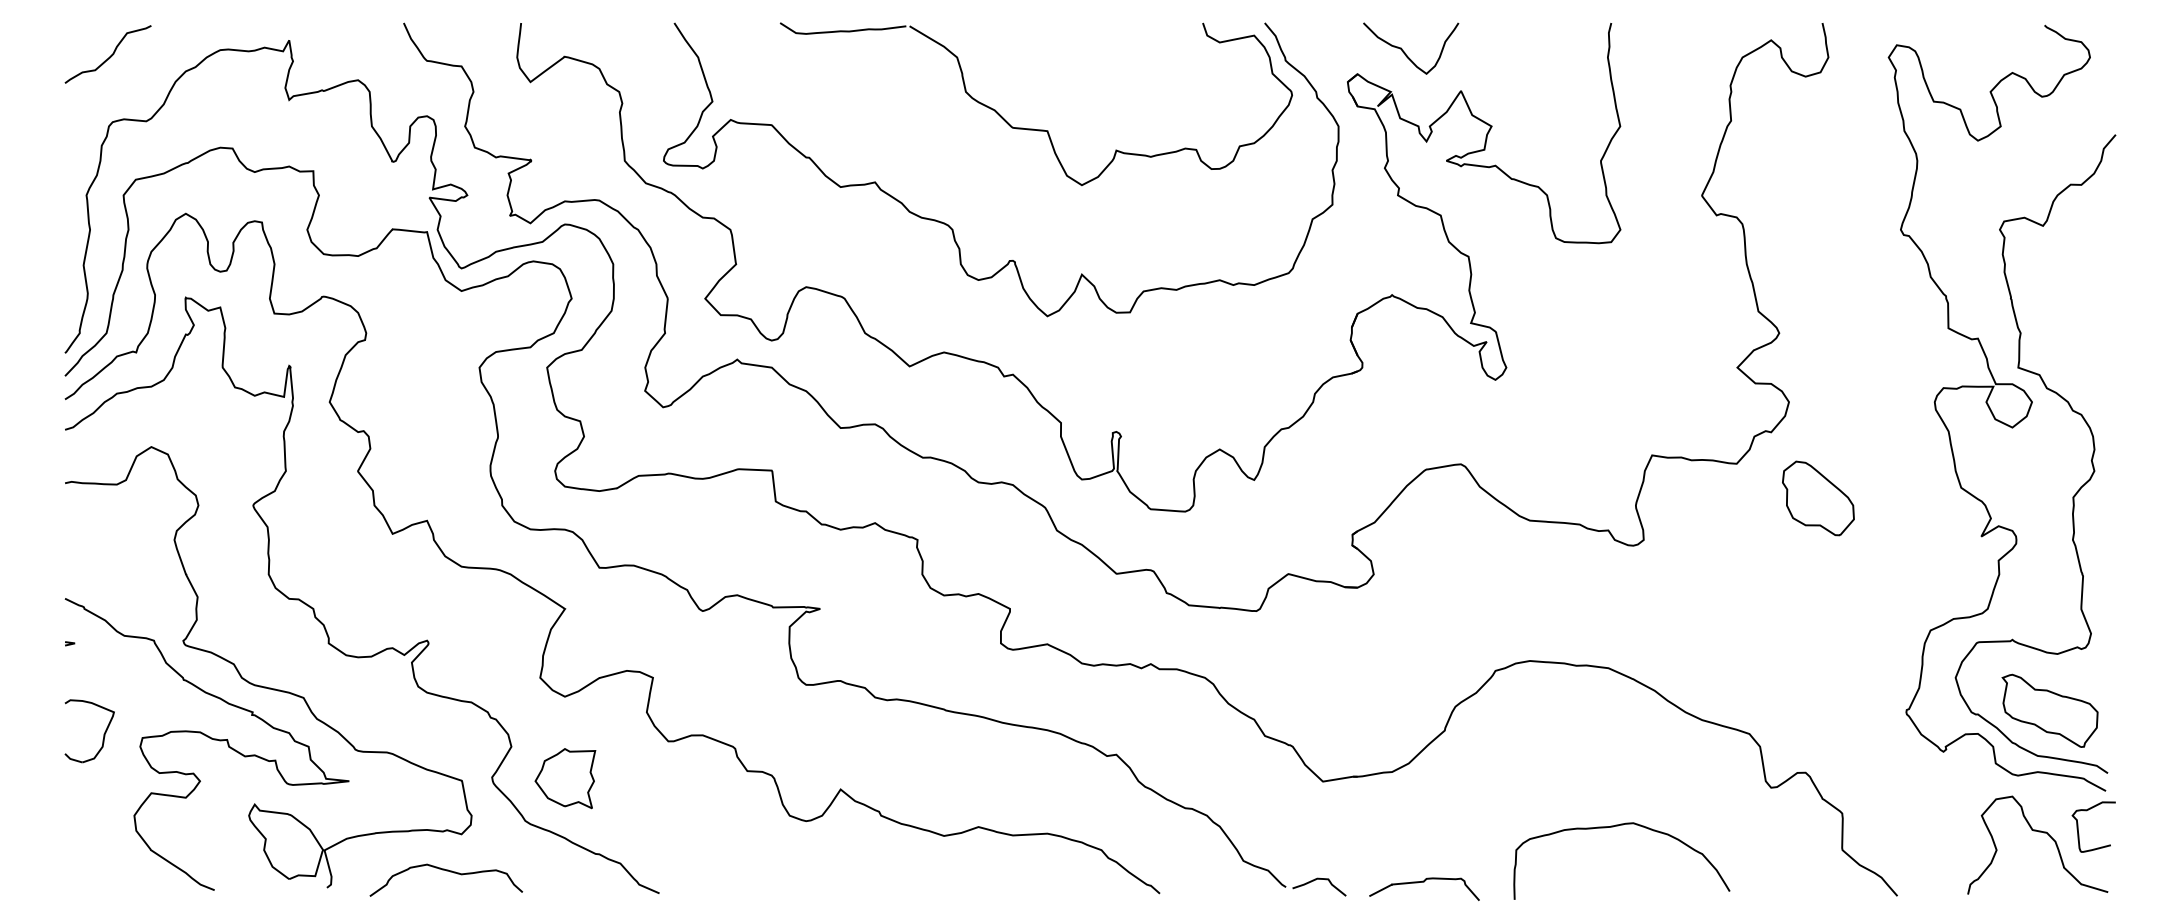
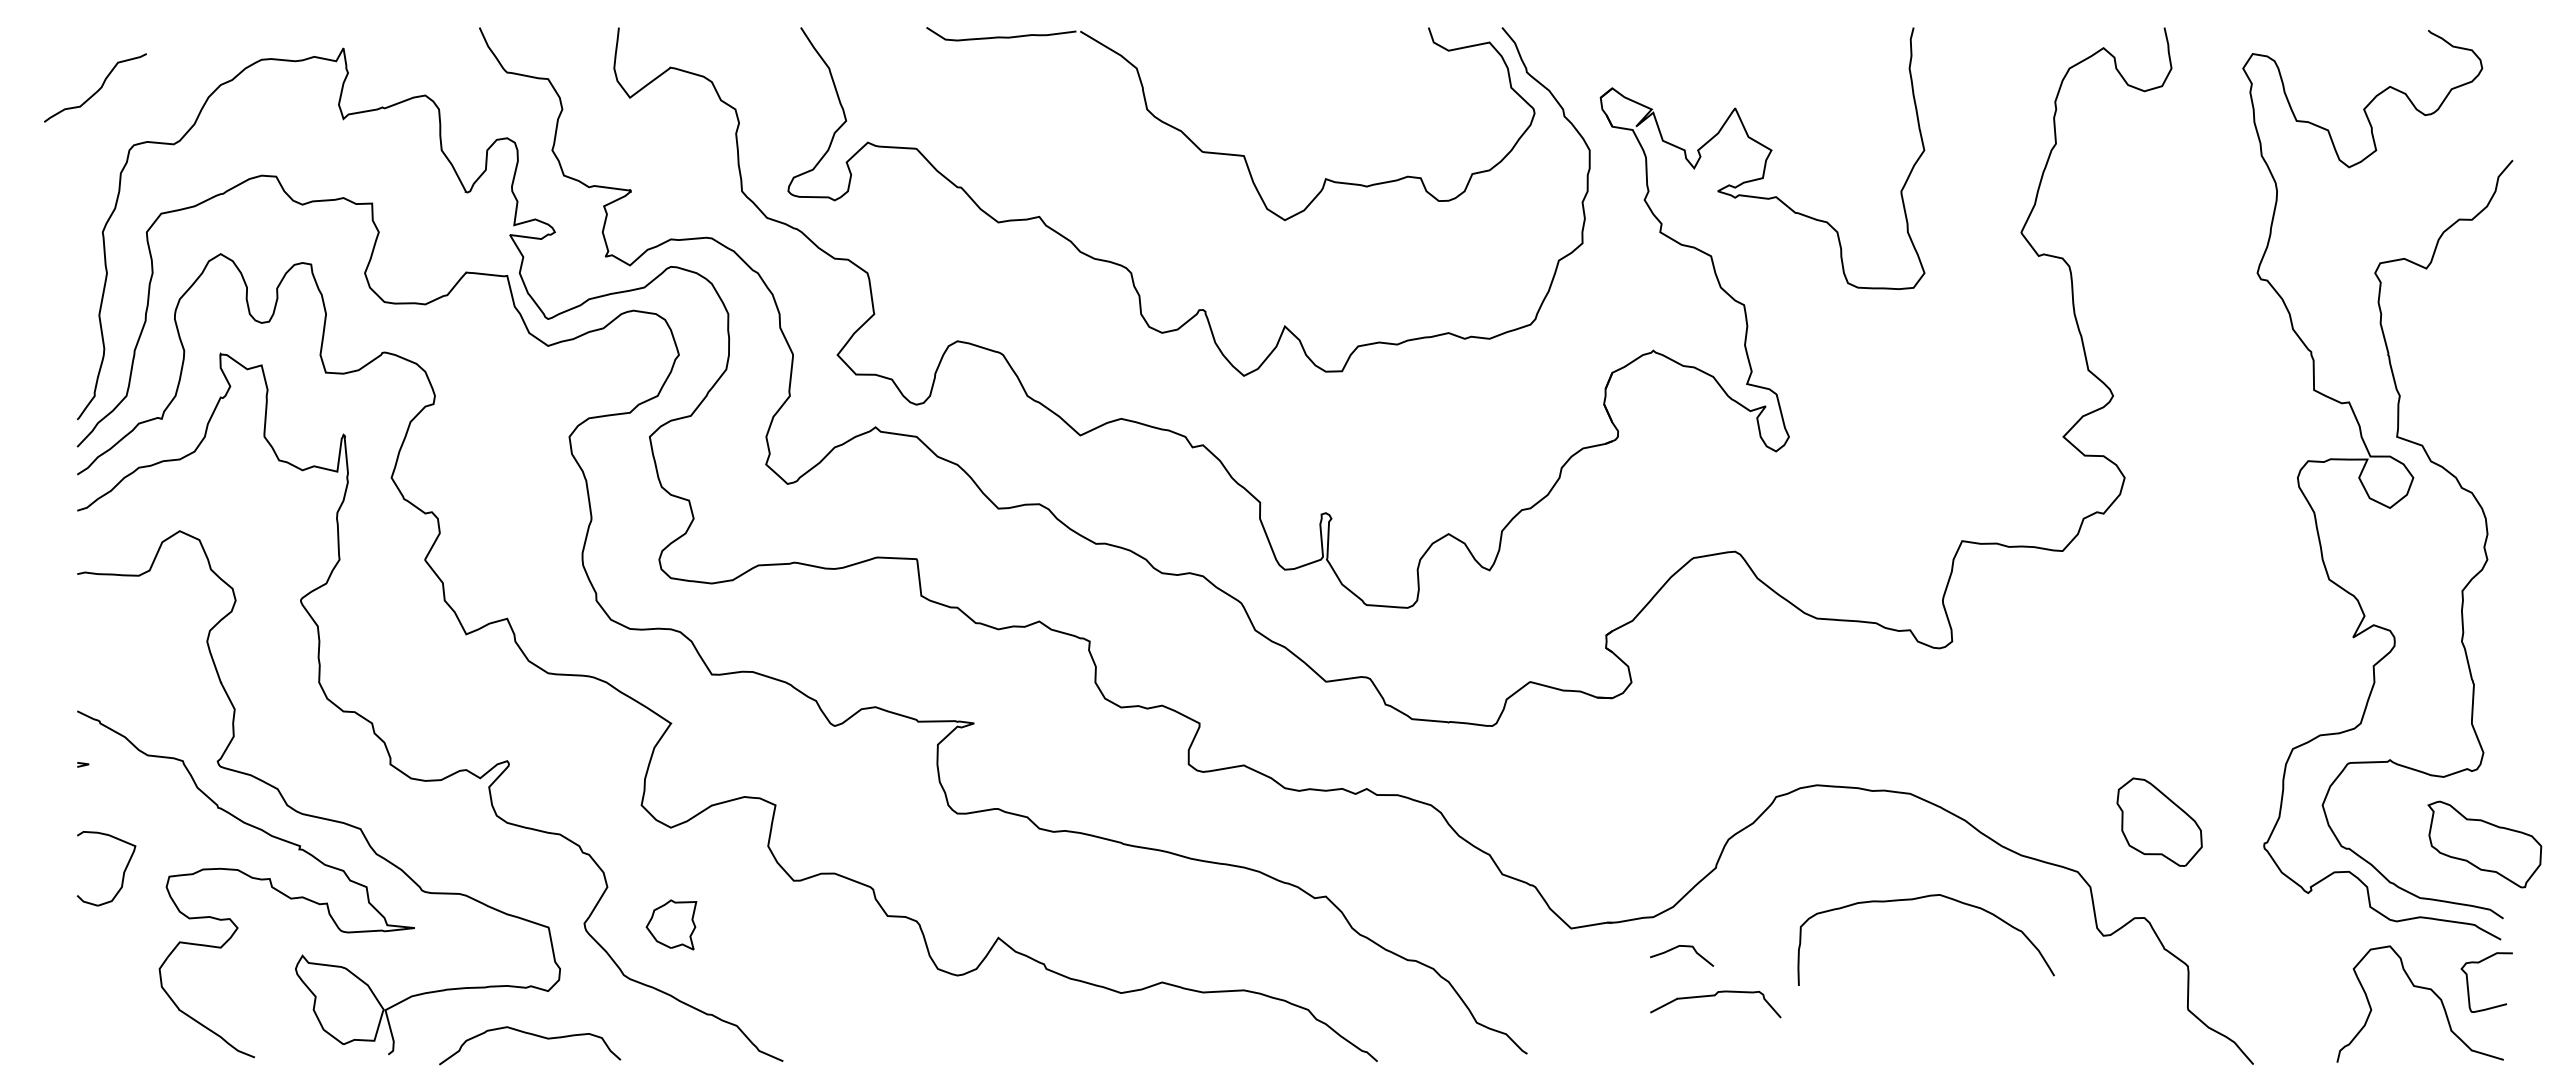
curve: (1405, 53) -> (1669, 63), removed
curve: (110, 55) -> (98, 89), moved
part: (1818, 497) -> (2159, 821), moved
part: (2049, 710) -> (2484, 844), moved
part: (565, 778) -> (671, 924), size x0.7
curve: (1614, 827) -> (1917, 899), moved
curve: (1316, 880) -> (1678, 947), moved
curve: (1423, 882) -> (1714, 996), moved

